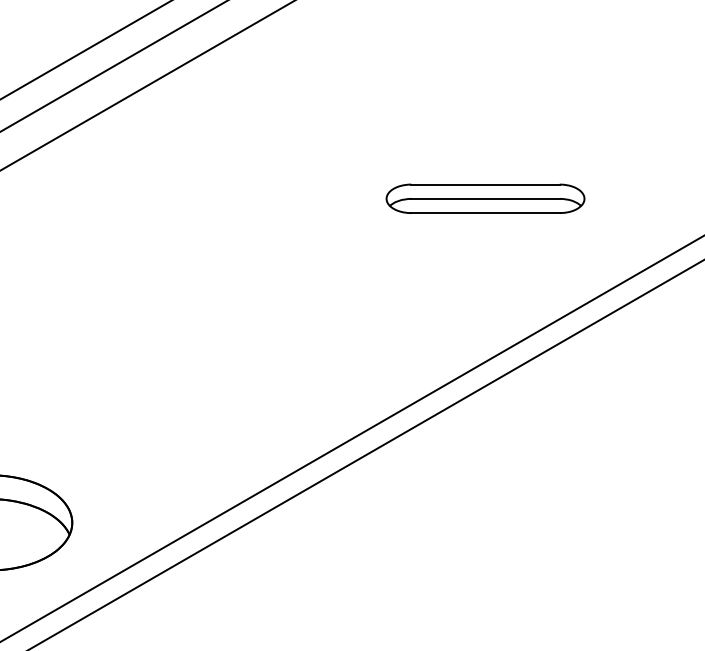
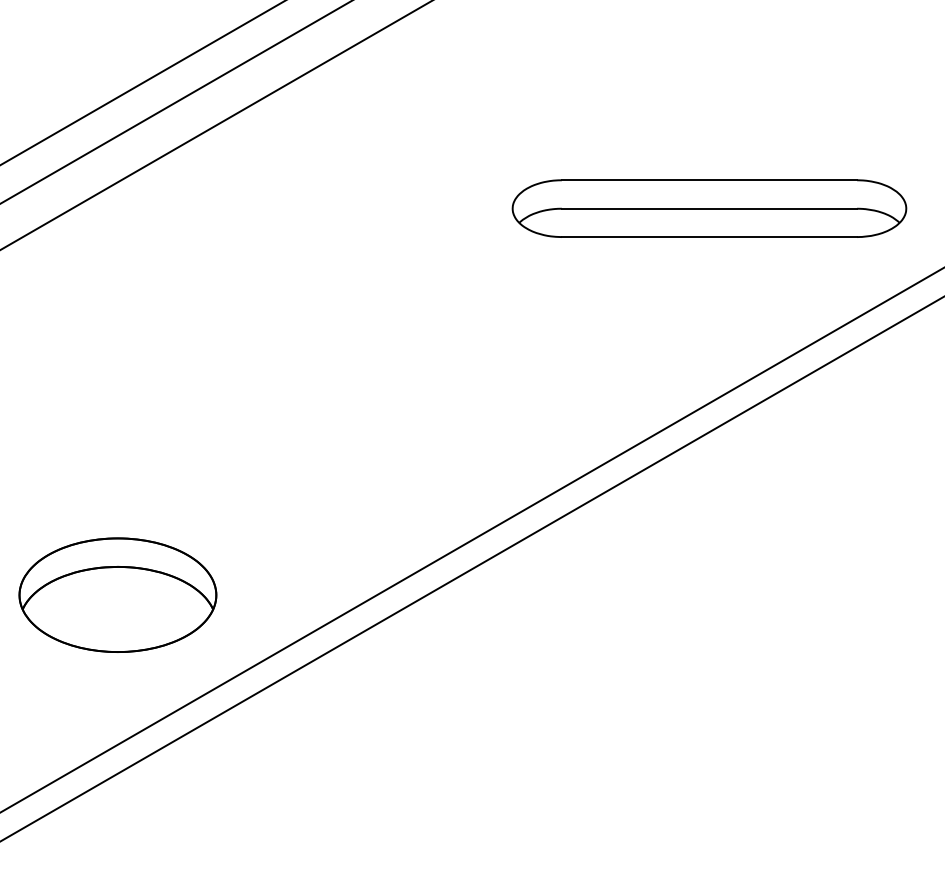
part: (485, 198) -> (709, 208), size x1.67

